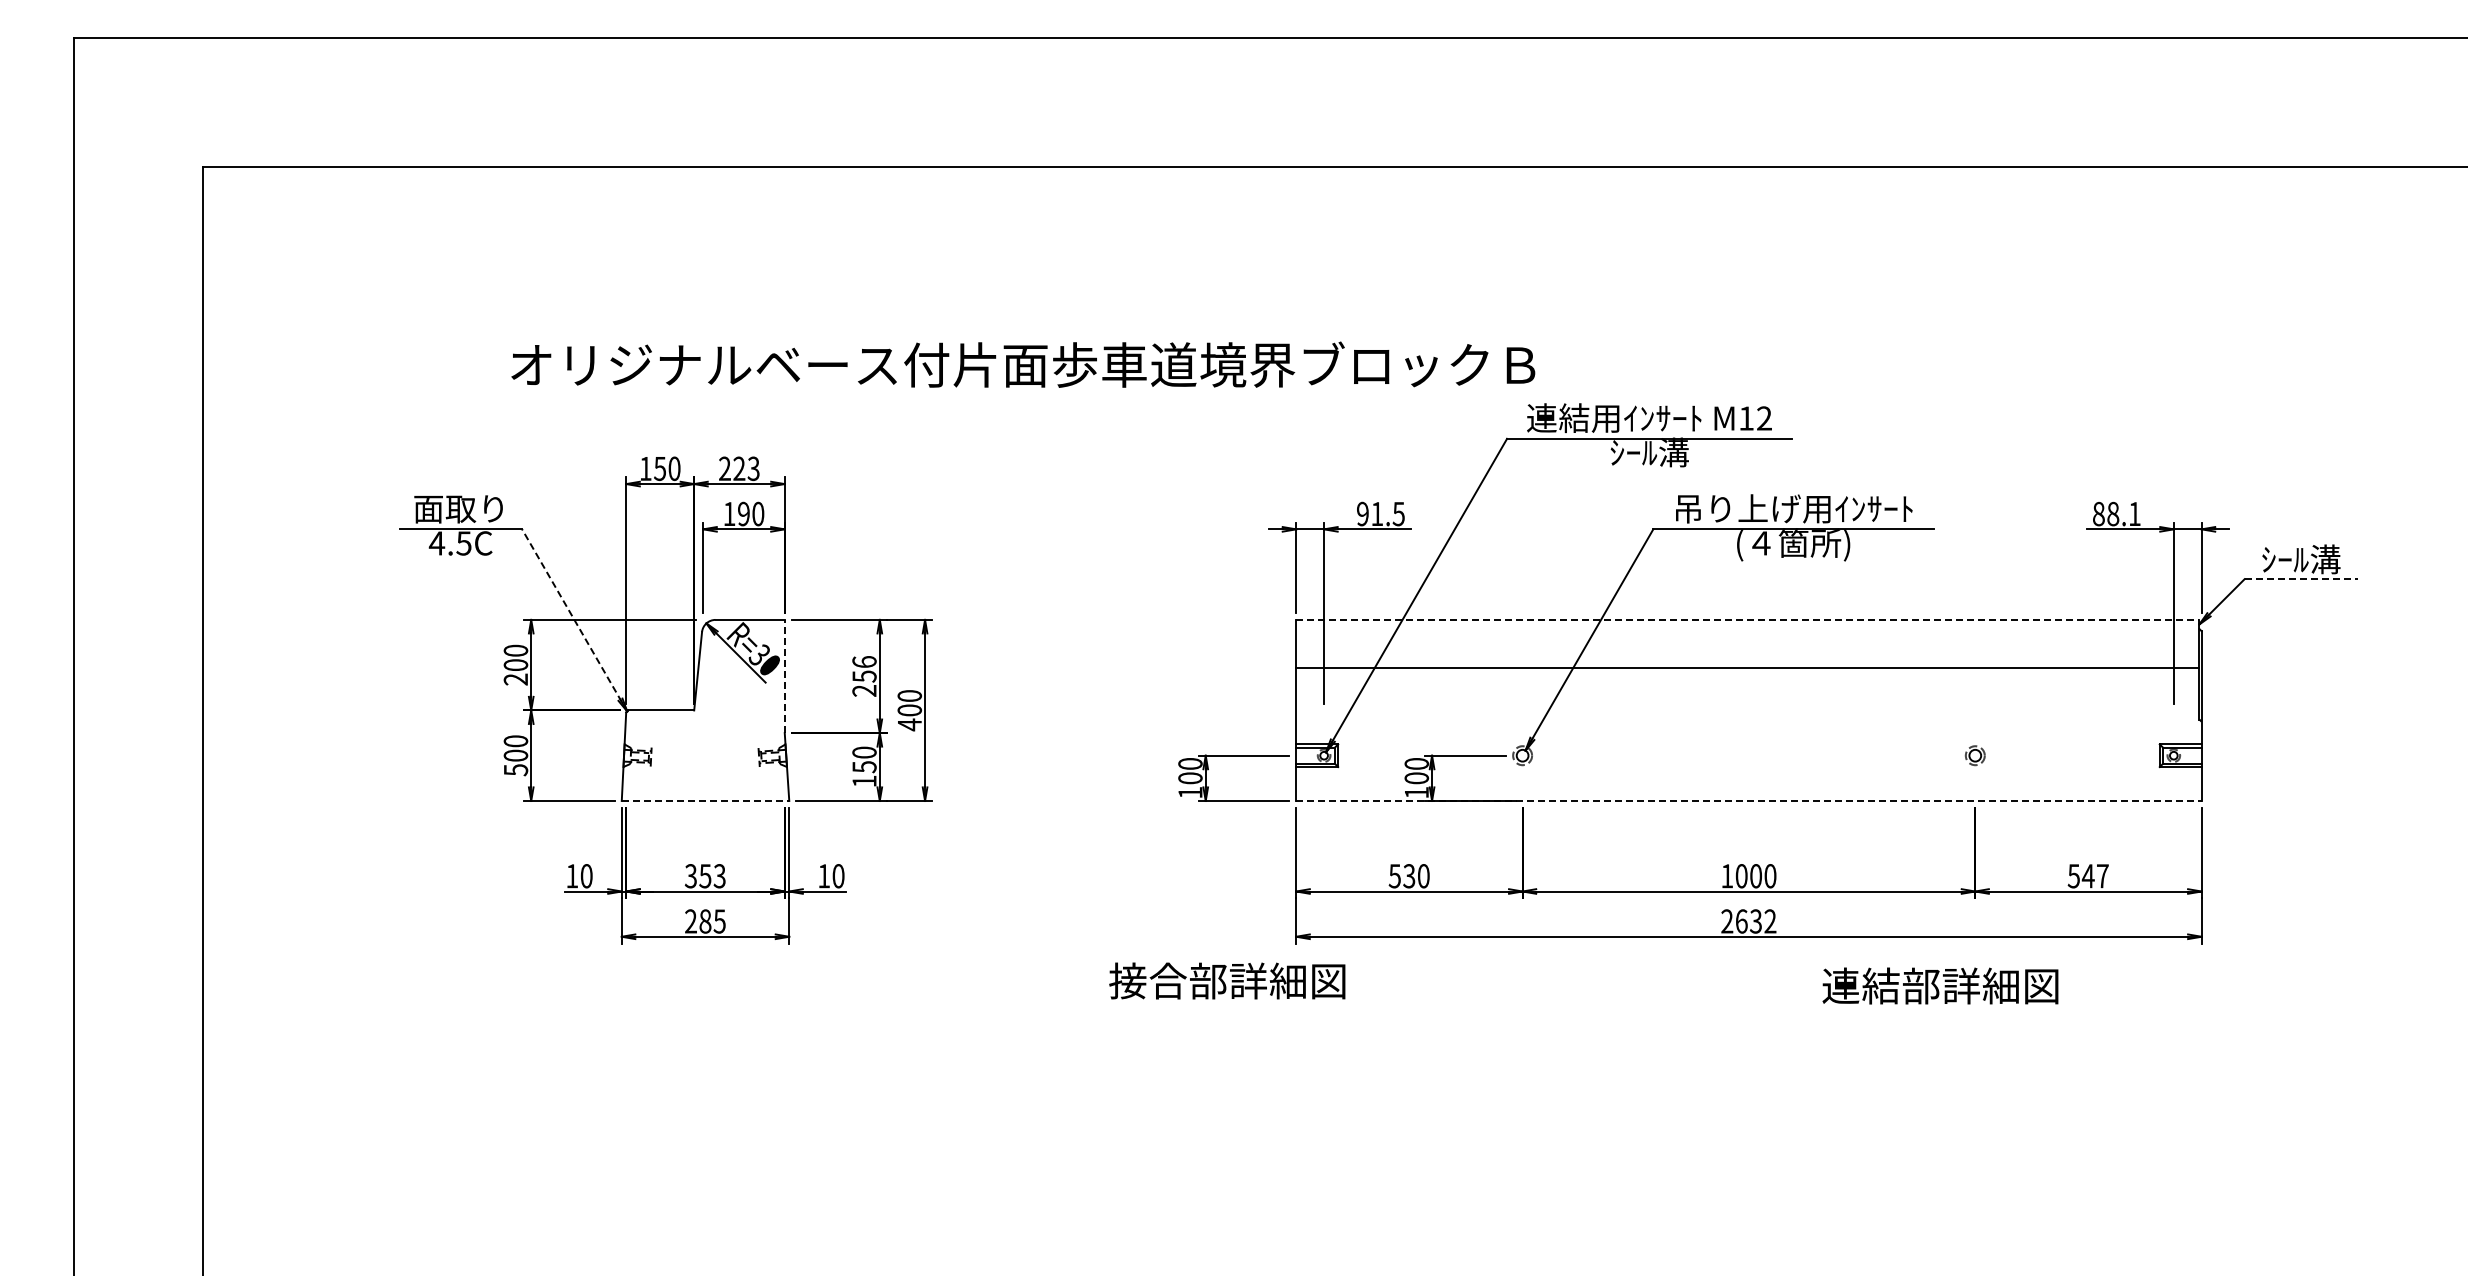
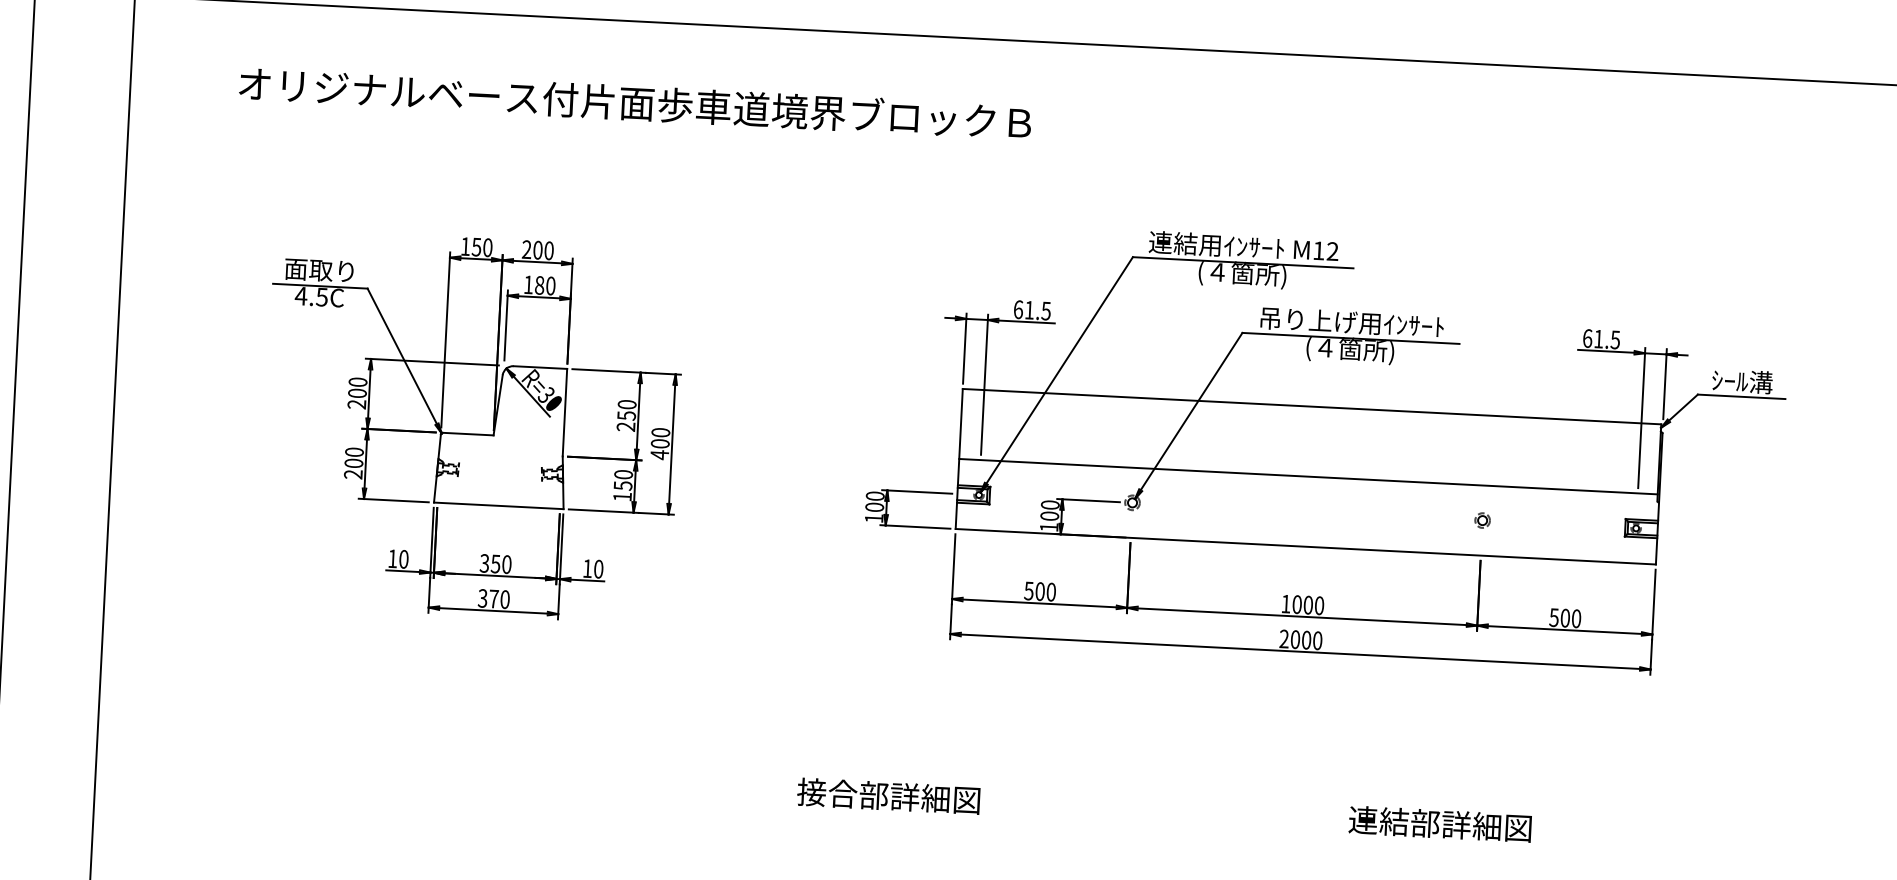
text: (1023, 364) -> (635, 103), moved
text: (1649, 453) -> (1242, 274), ｼｰﾙ溝 -> (４箇所)
text: (746, 468) -> (543, 250), 223 -> 200
text: (743, 513) -> (539, 285), 190 -> 180
text: (1362, 513) -> (1018, 309), 91.5 -> 61.5
text: (2116, 513) -> (1601, 338), 88.1 -> 61.5
line: (2301, 579) -> (1741, 397), dashed -> solid
line: (574, 619) -> (404, 360), dashed -> solid
line: (1747, 619) -> (1311, 406), dashed -> solid
text: (864, 661) -> (627, 404), 256 -> 250
line: (1747, 668) -> (1308, 476), moved
line: (784, 676) -> (564, 412), dashed -> solid
text: (515, 770) -> (353, 474), 500 -> 200
line: (705, 800) -> (498, 505), dashed -> solid
line: (1748, 800) -> (1305, 546), dashed -> solid
text: (719, 876) -> (506, 564), 353 -> 350
text: (1409, 876) -> (1040, 591), 530 -> 500
text: (2094, 876) -> (1570, 618), 547 -> 500
text: (704, 921) -> (493, 599), 285 -> 370
text: (1755, 921) -> (1306, 640), 2632 -> 2000
text: (1227, 980) -> (888, 795), moved
text: (1940, 985) -> (1440, 823), moved

